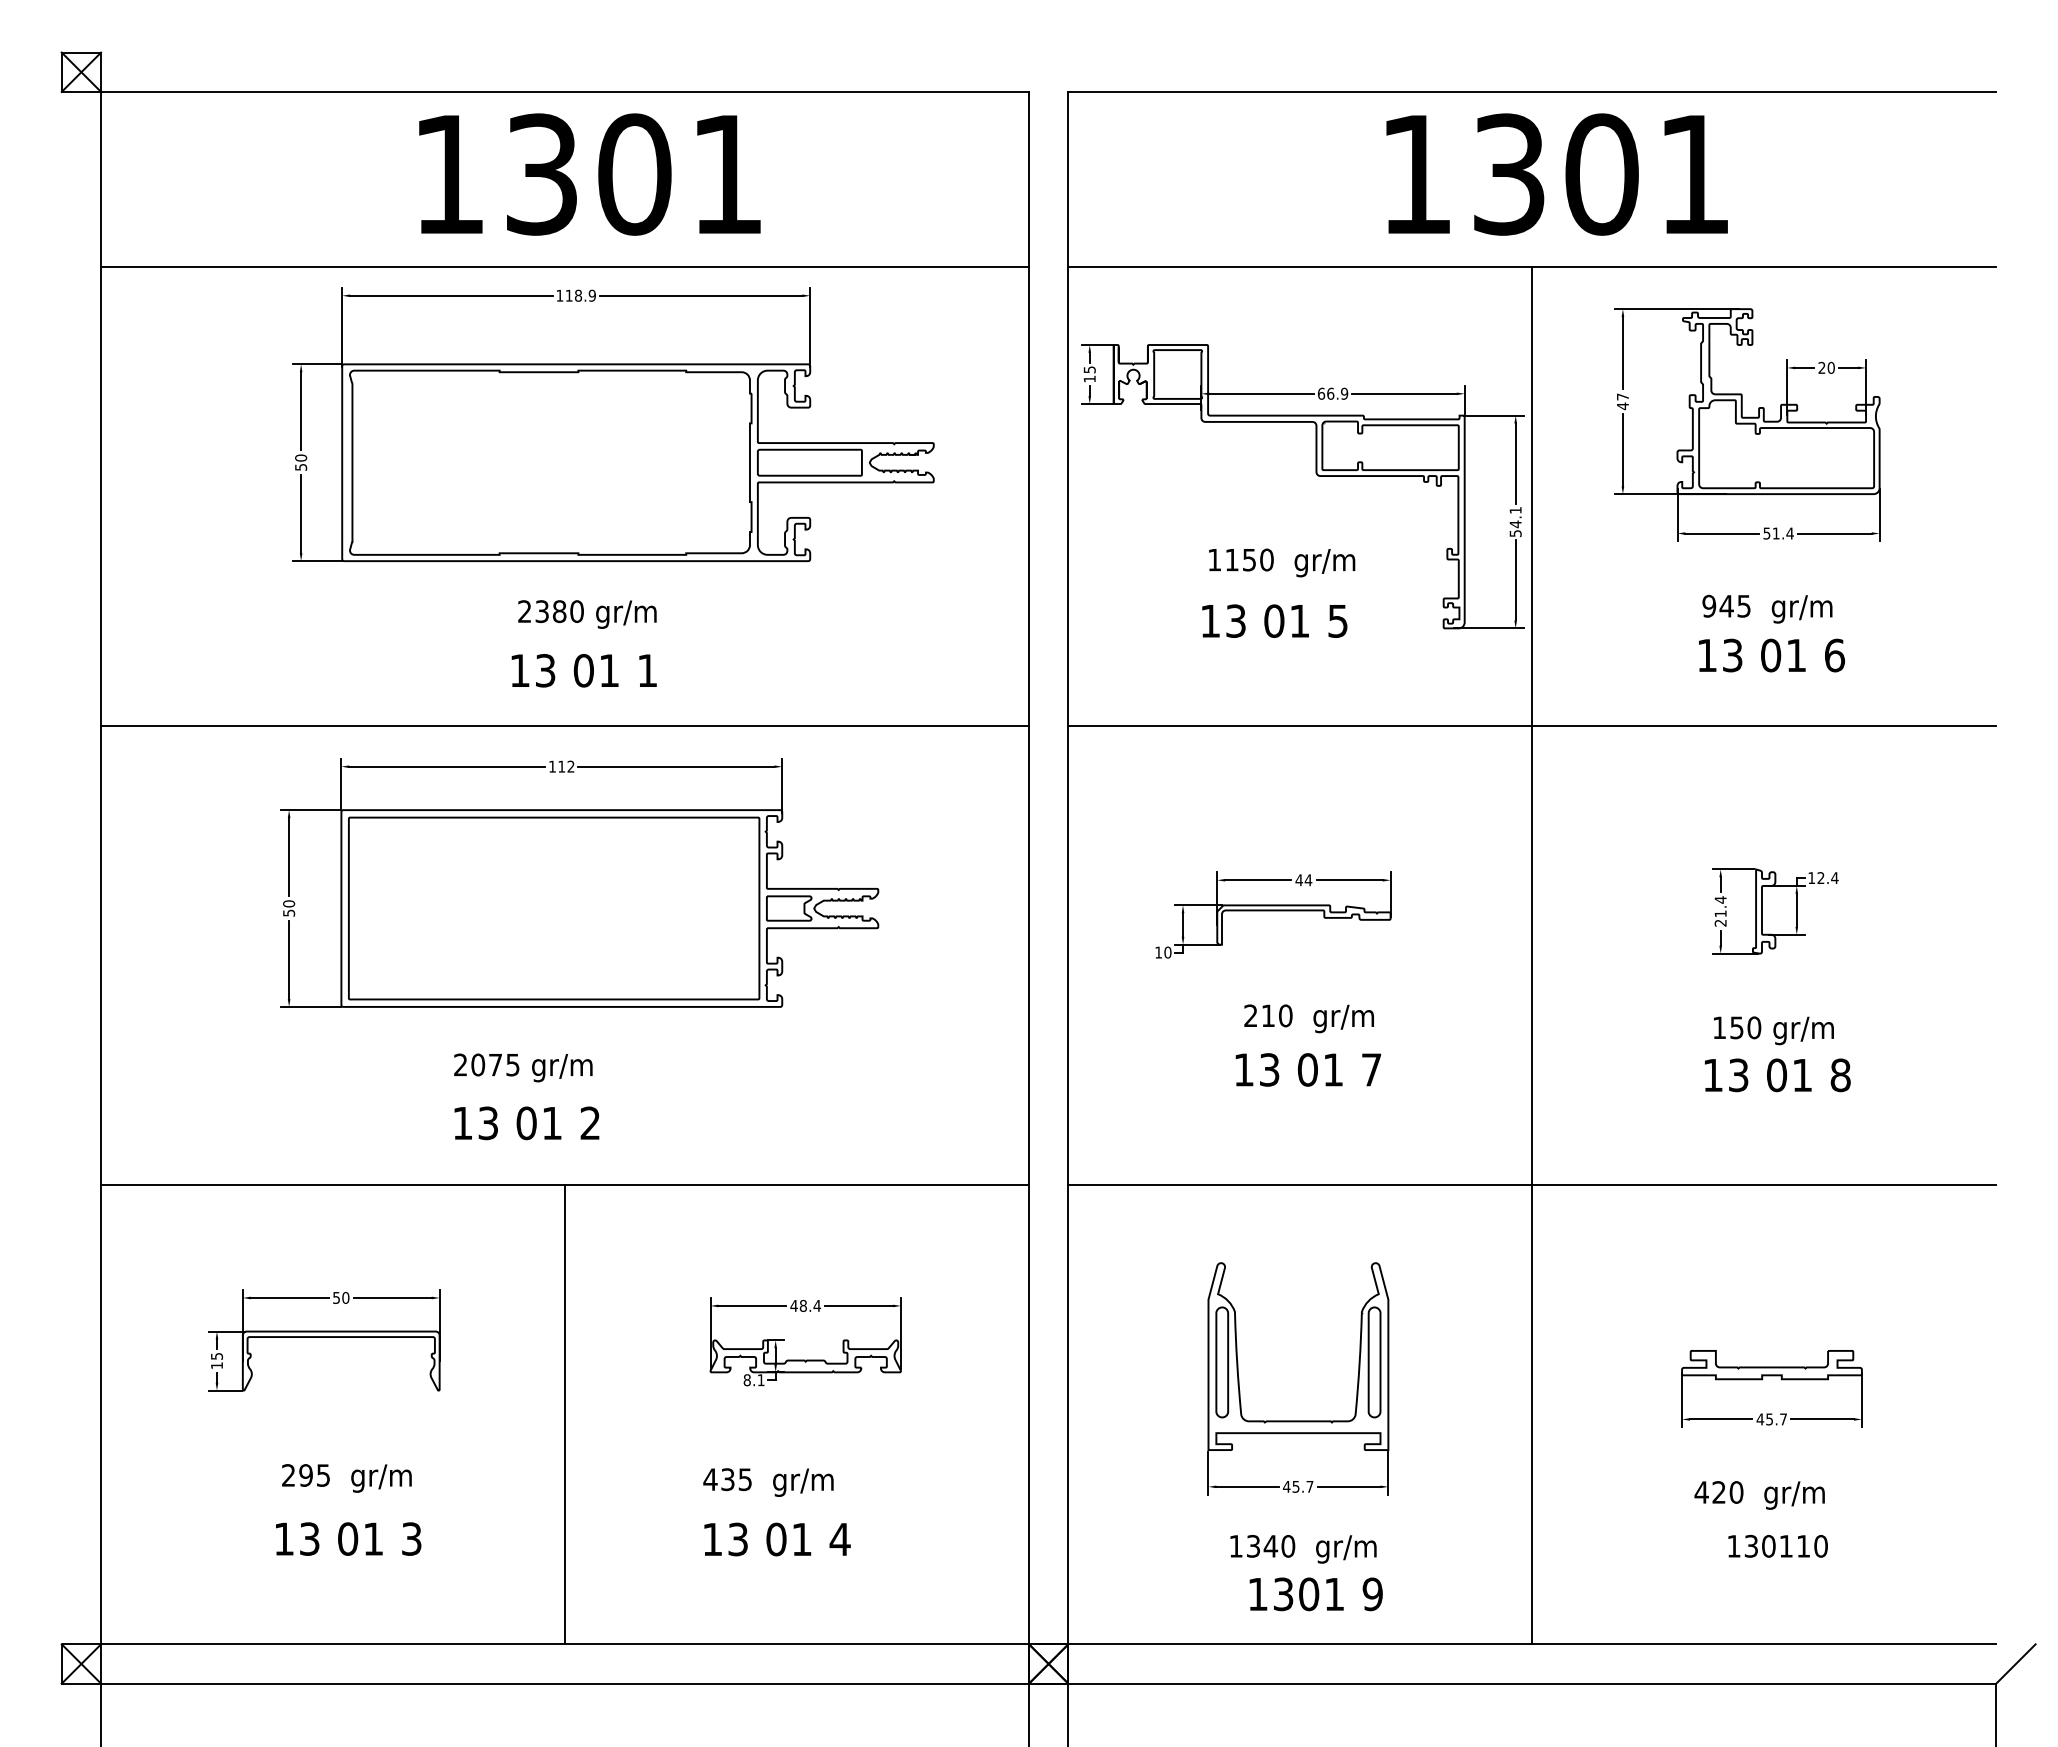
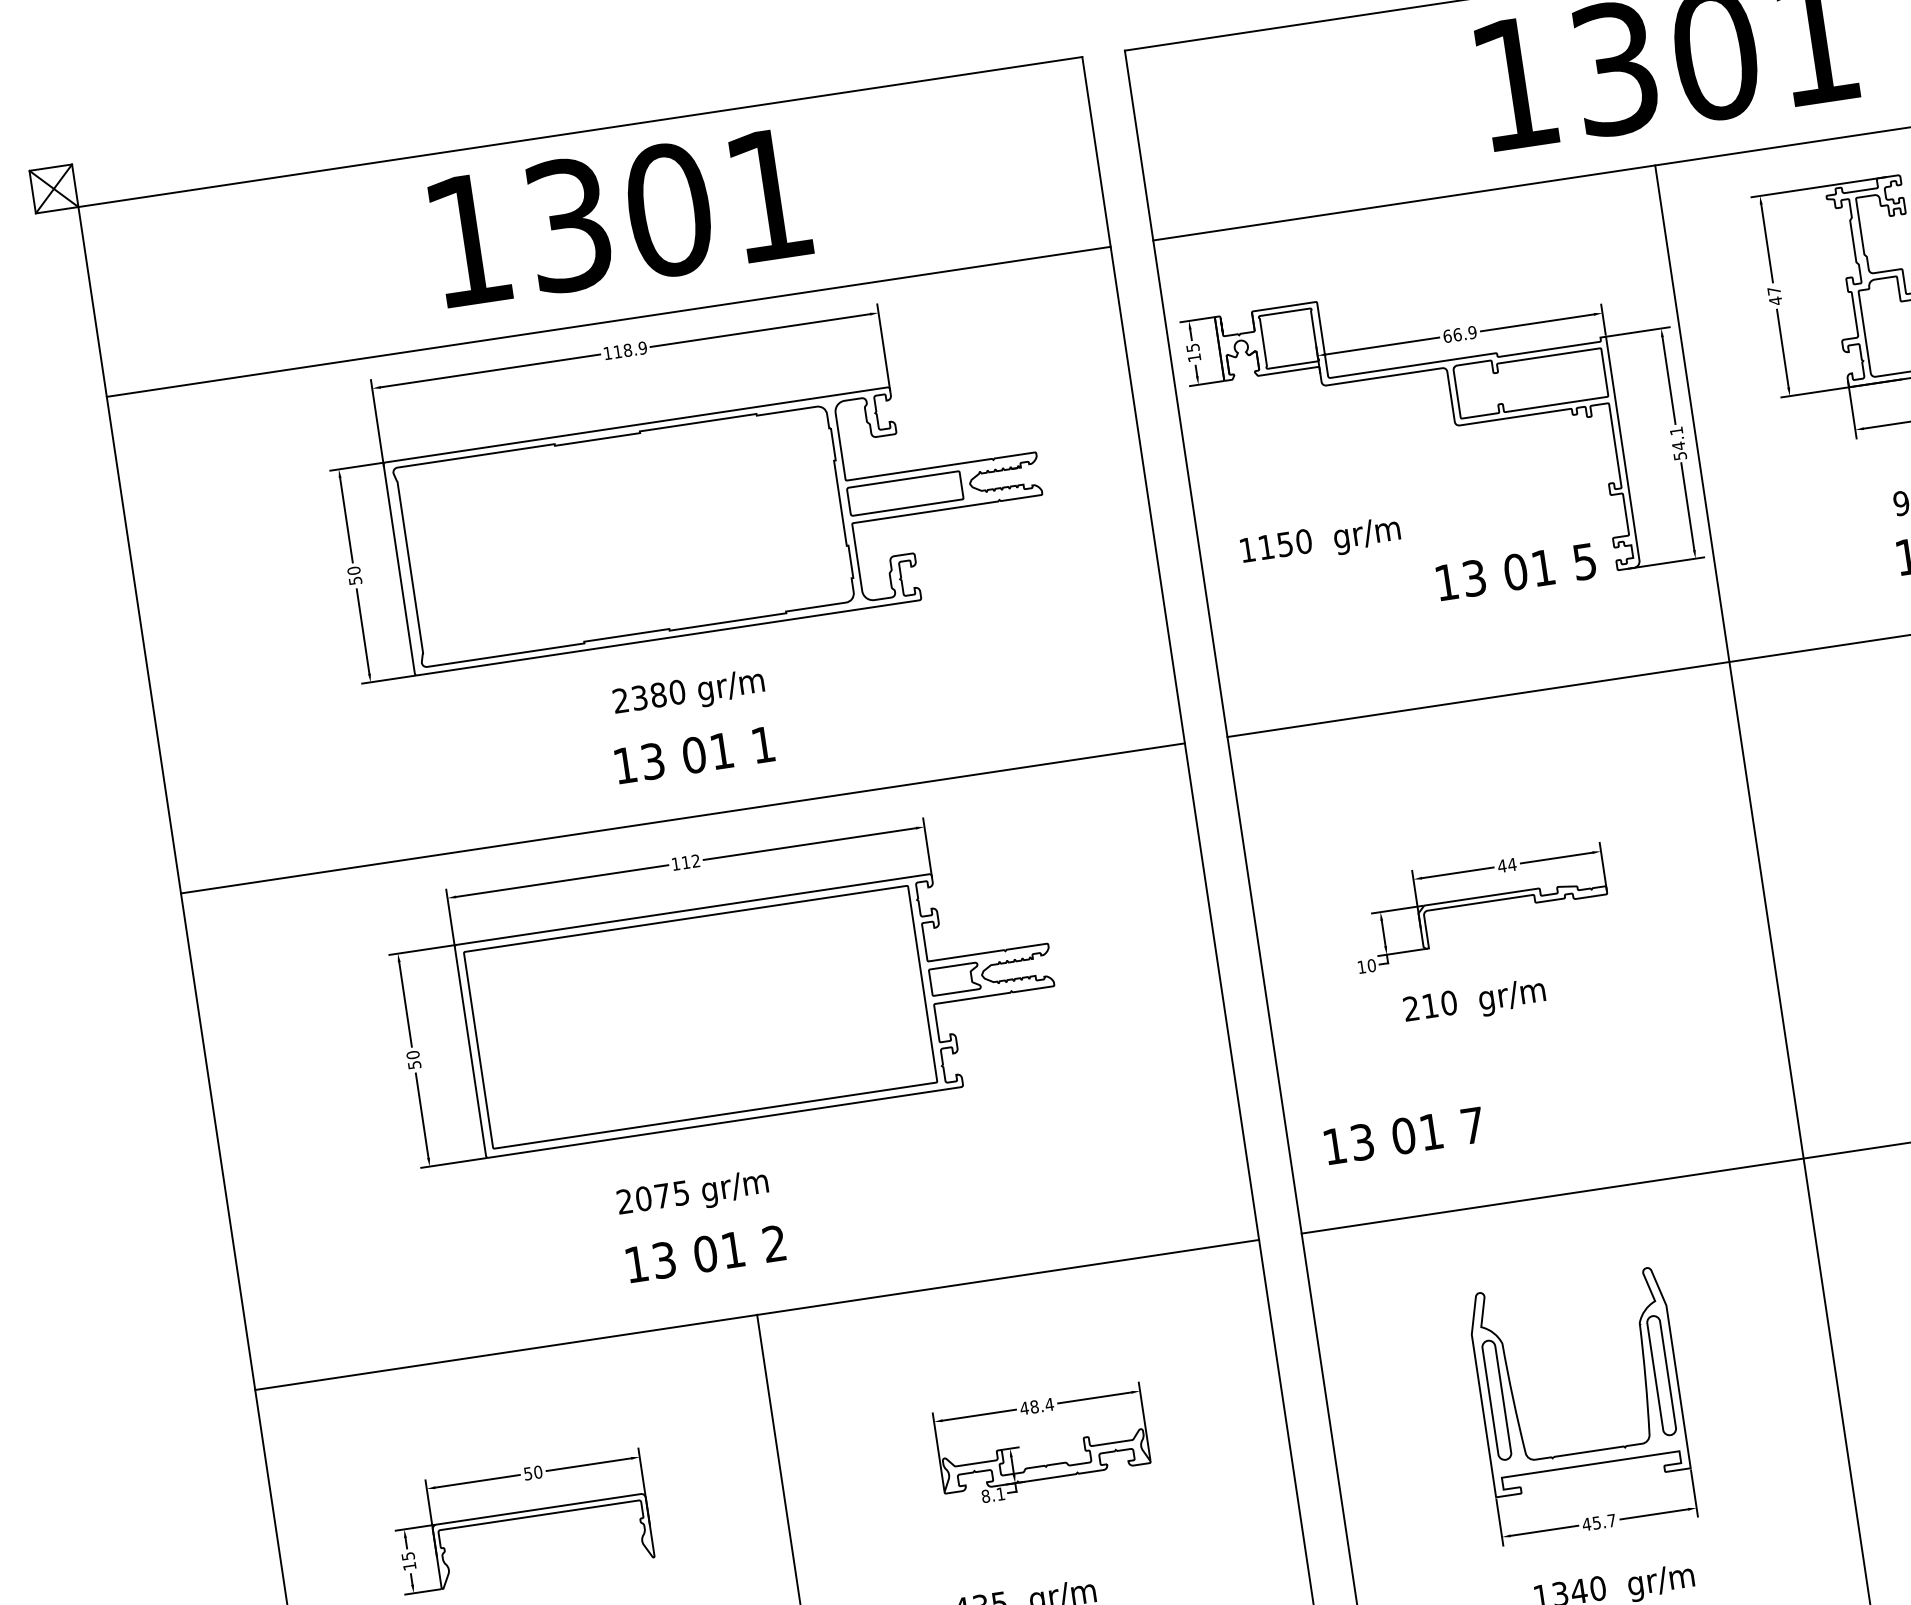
text: (1282, 562) -> (1321, 541), moved
text: (1274, 620) -> (1515, 571), moved
text: (1308, 1018) -> (1474, 1002), moved
text: (1307, 1069) -> (1403, 1135), moved

